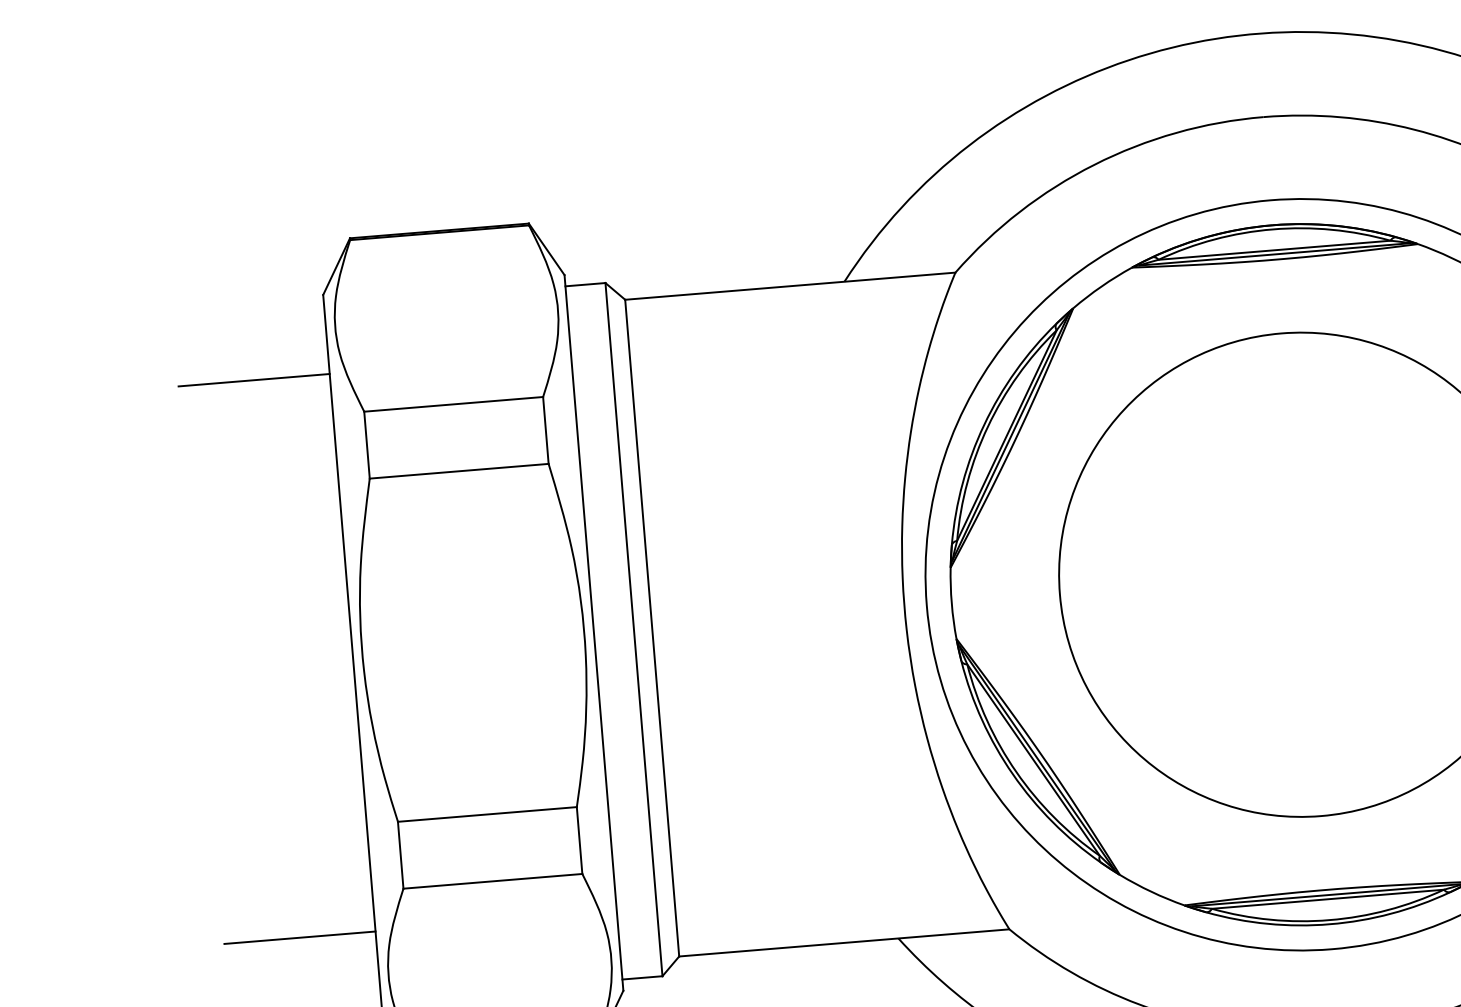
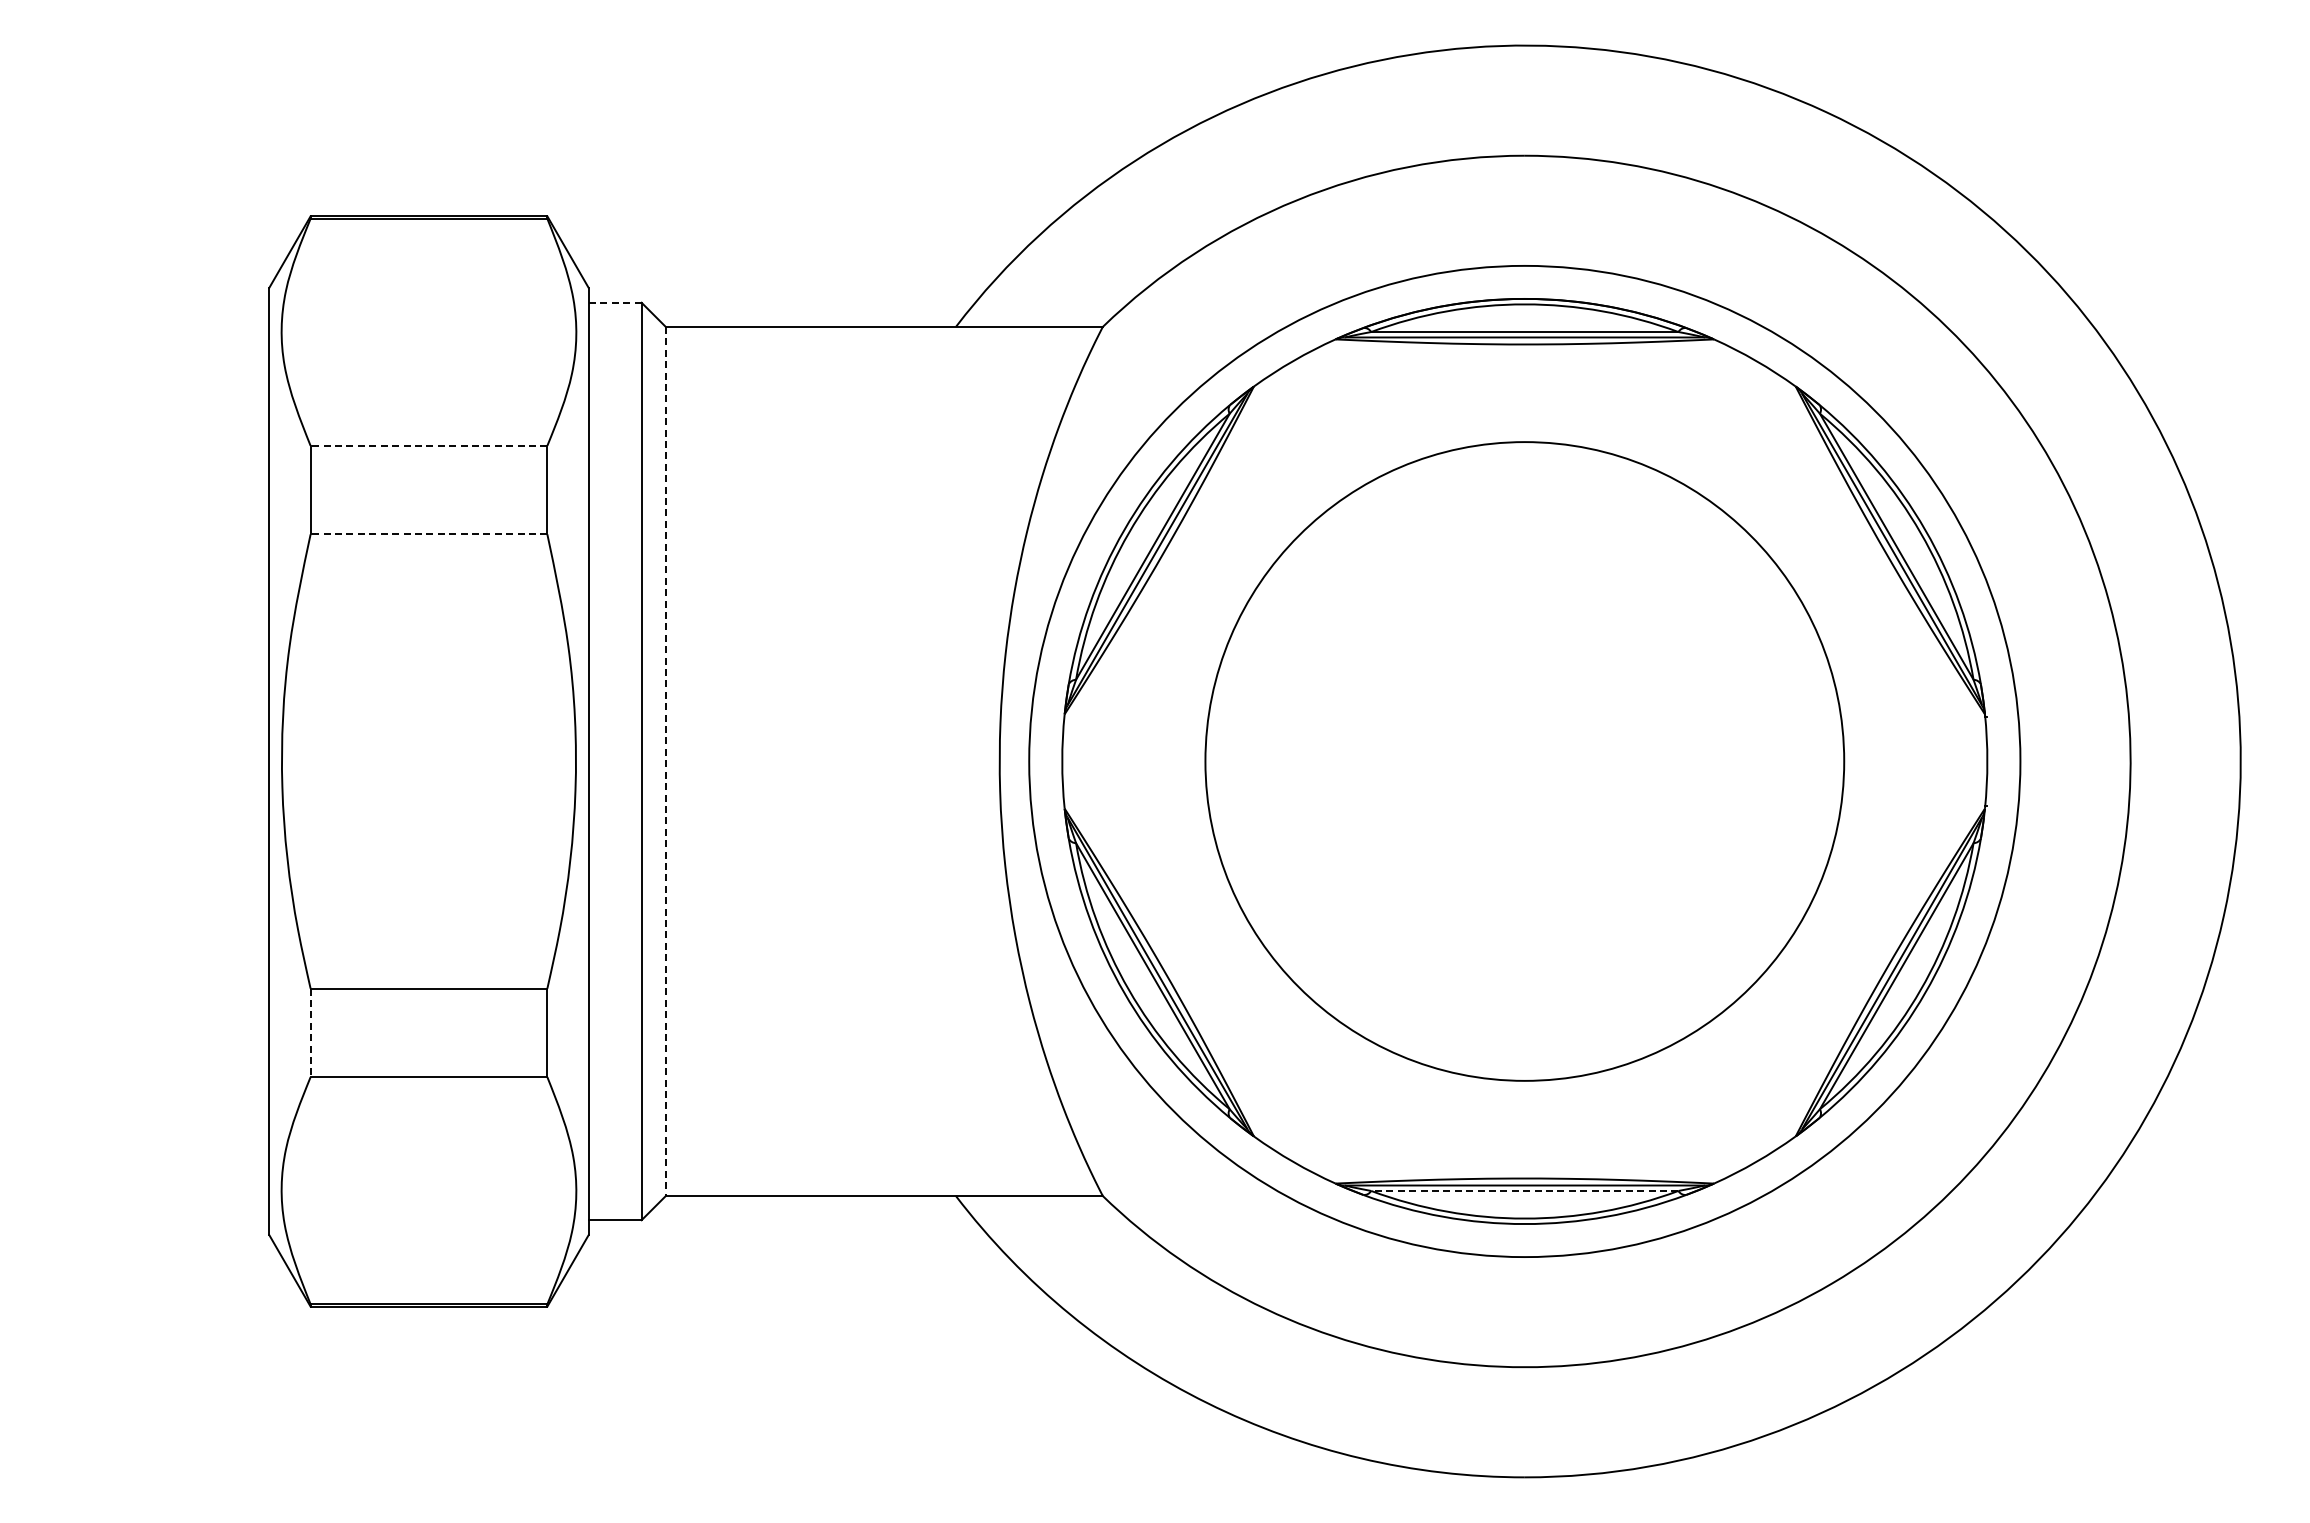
line: (584, 284) -> (614, 302), solid -> dashed
line: (254, 380) -> (169, 392), removed
line: (453, 404) -> (428, 445), solid -> dashed
line: (458, 471) -> (428, 534), solid -> dashed
line: (651, 628) -> (665, 761), solid -> dashed
line: (400, 855) -> (310, 1033), solid -> dashed
line: (1327, 898) -> (1524, 1190), solid -> dashed
line: (300, 937) -> (169, 1130), removed

